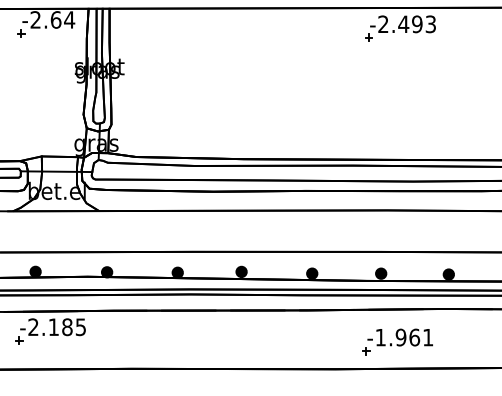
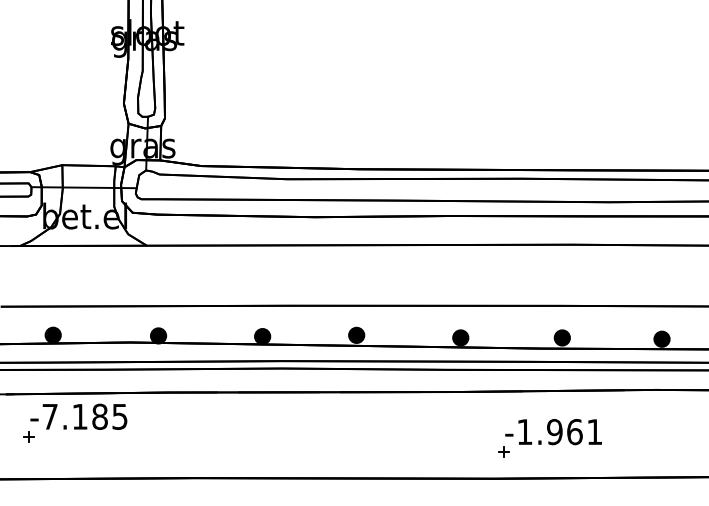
text: (33, 326) -> (50, 415), -2.185 -> -7.185
part: (397, 341) -> (549, 437), moved

